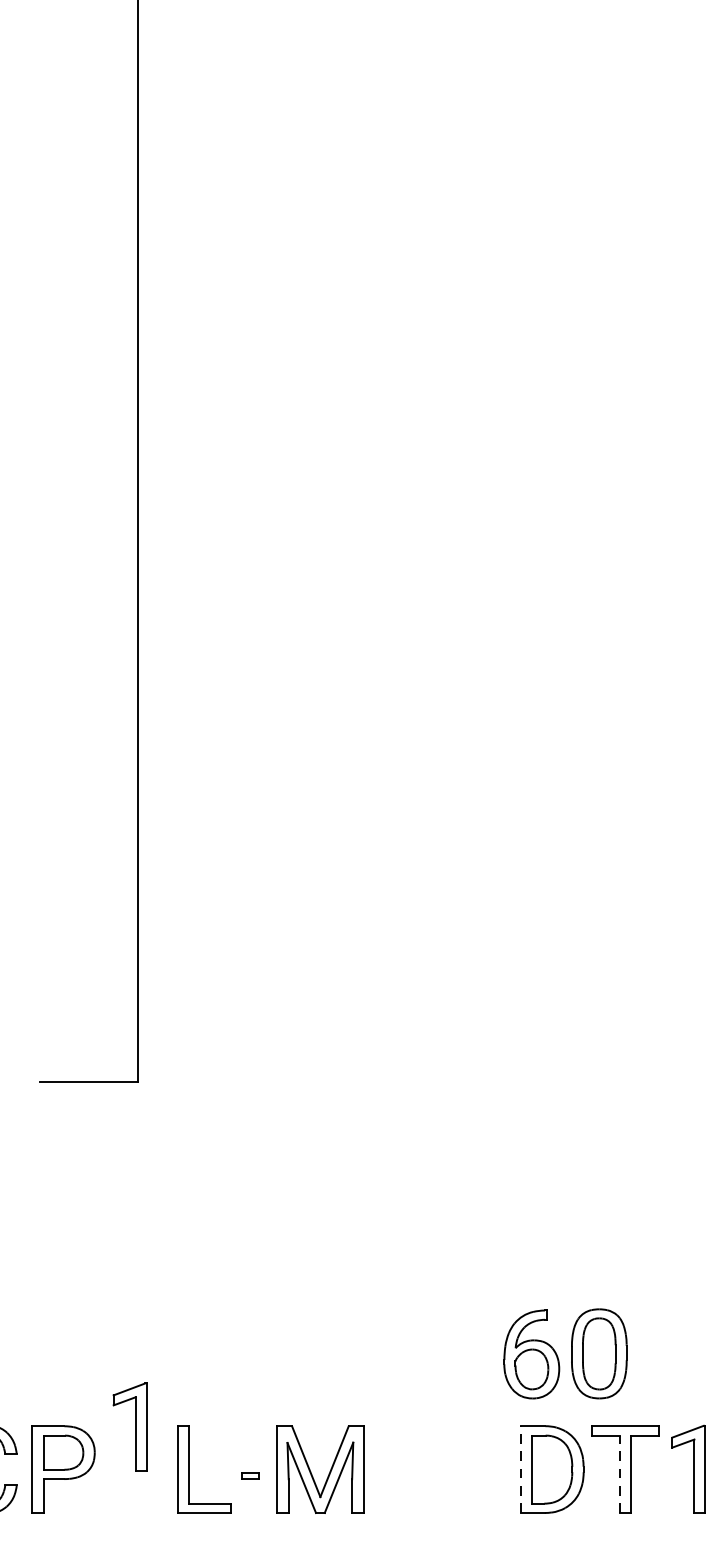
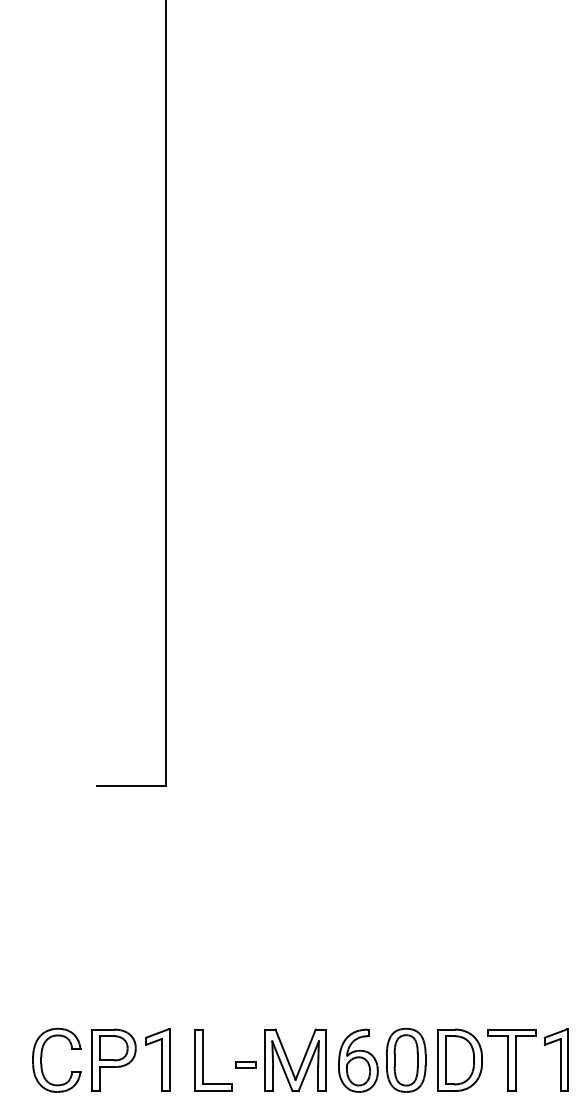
part: (565, 1352) -> (382, 1059), moved
part: (129, 1426) -> (157, 1059), moved
line: (520, 1469) -> (437, 1060), dashed -> solid
line: (619, 1474) -> (507, 1063), dashed -> solid
part: (249, 1475) -> (245, 1064), size x1.67

